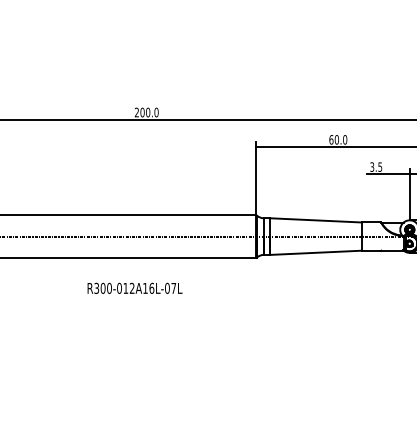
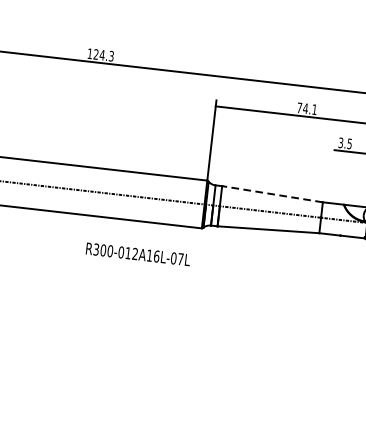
text: (146, 112) -> (100, 54), 200.0 -> 124.3
text: (338, 139) -> (307, 108), 60.0 -> 74.1
line: (315, 220) -> (272, 194), solid -> dashed
text: (134, 287) -> (137, 253), moved

